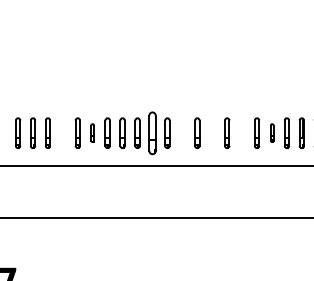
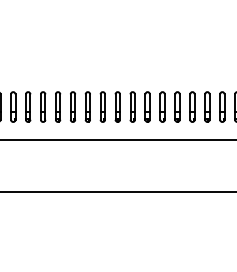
part: (62, 132) -> (12, 106), added
part: (92, 132) -> (42, 106), size x1.67
part: (152, 132) -> (102, 106), size x0.71
part: (182, 132) -> (132, 106), added
part: (212, 132) -> (162, 106), added
part: (242, 132) -> (192, 106), added
part: (272, 132) -> (222, 106), size x1.67

